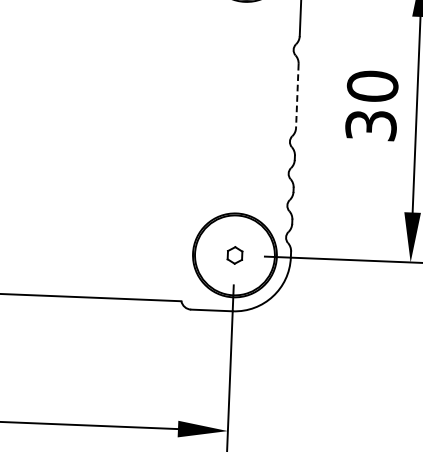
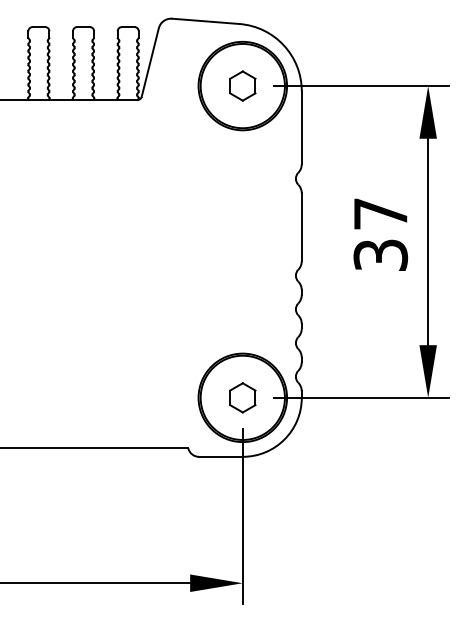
text: (372, 85) -> (380, 213), 30 -> 37
line: (297, 96) -> (301, 227), dashed -> solid
part: (234, 255) -> (242, 397), size x1.67

